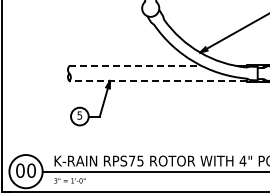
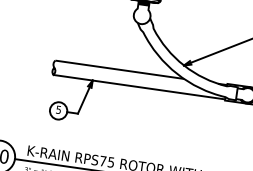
line: (136, 66) -> (120, 70), dashed -> solid
line: (158, 80) -> (139, 86), dashed -> solid

